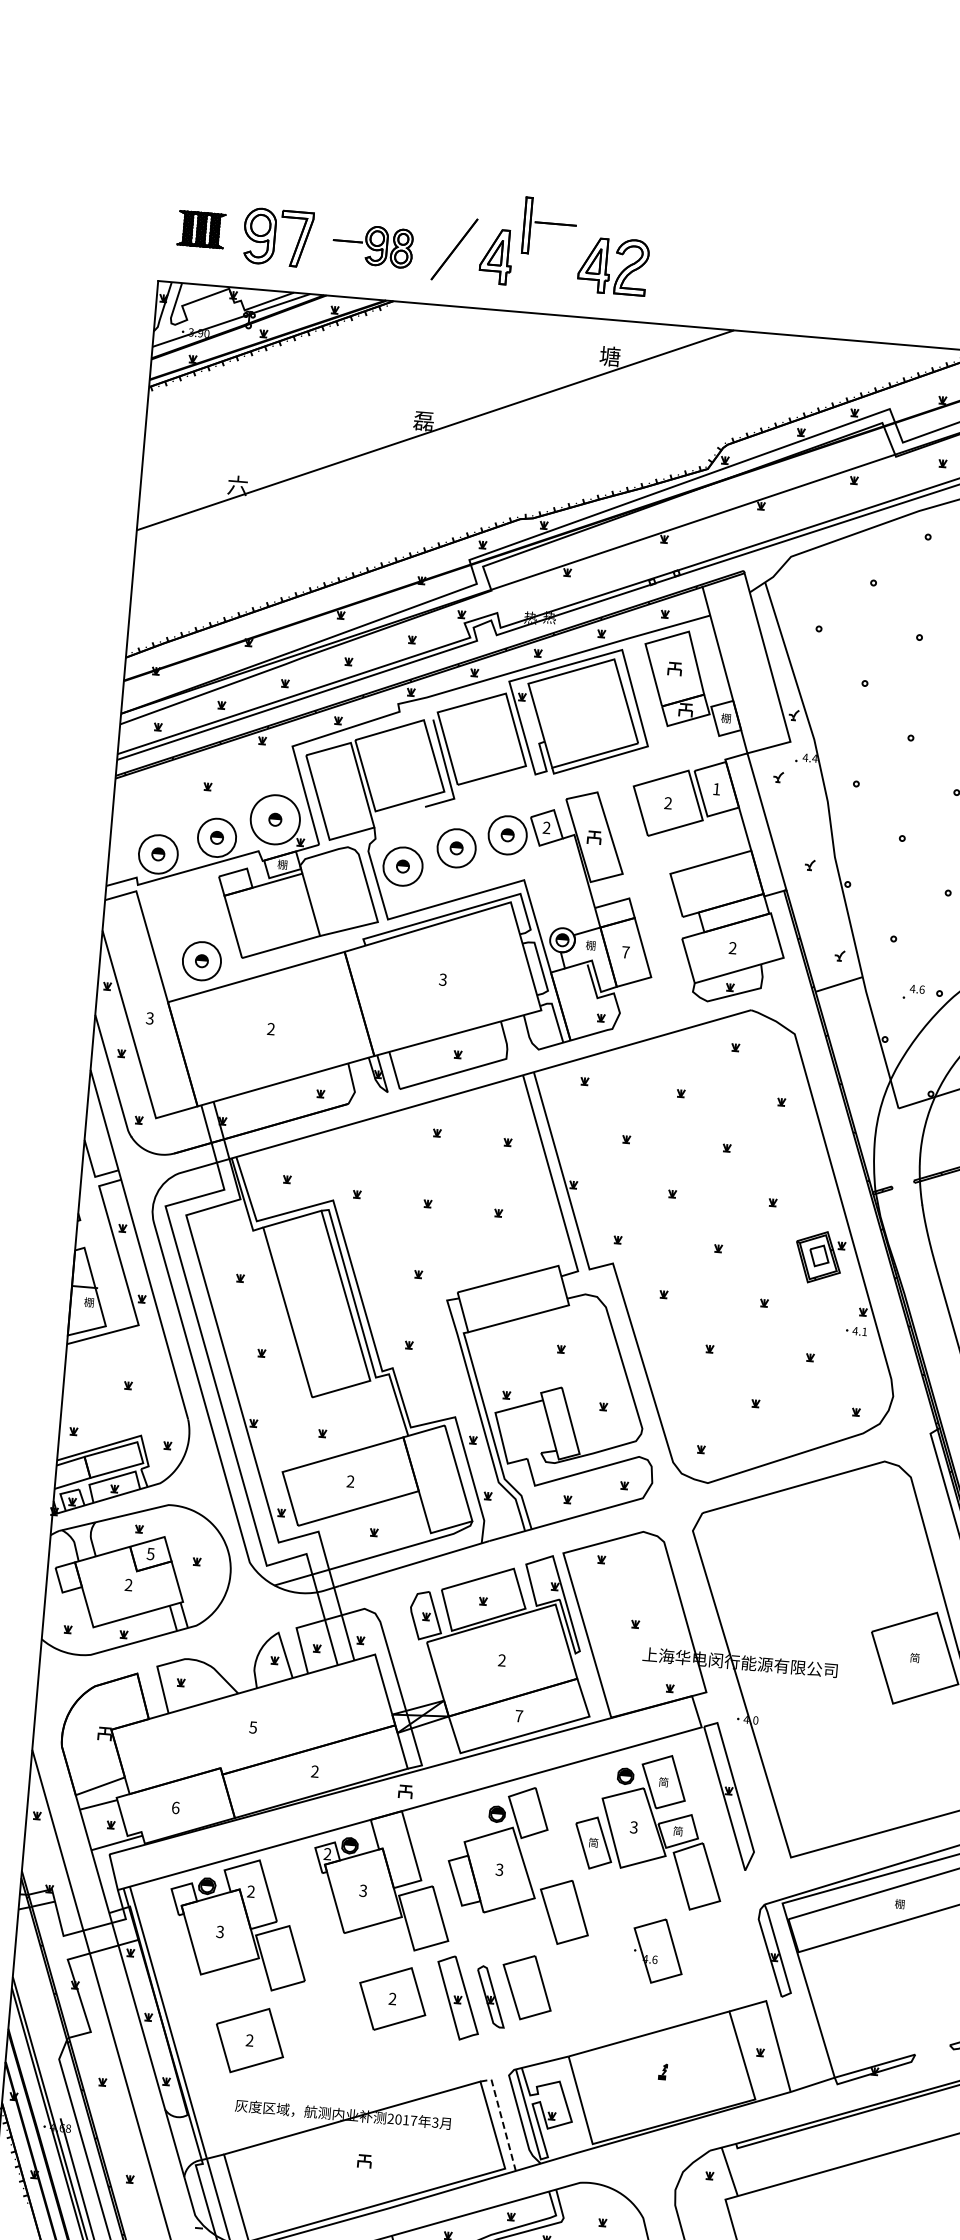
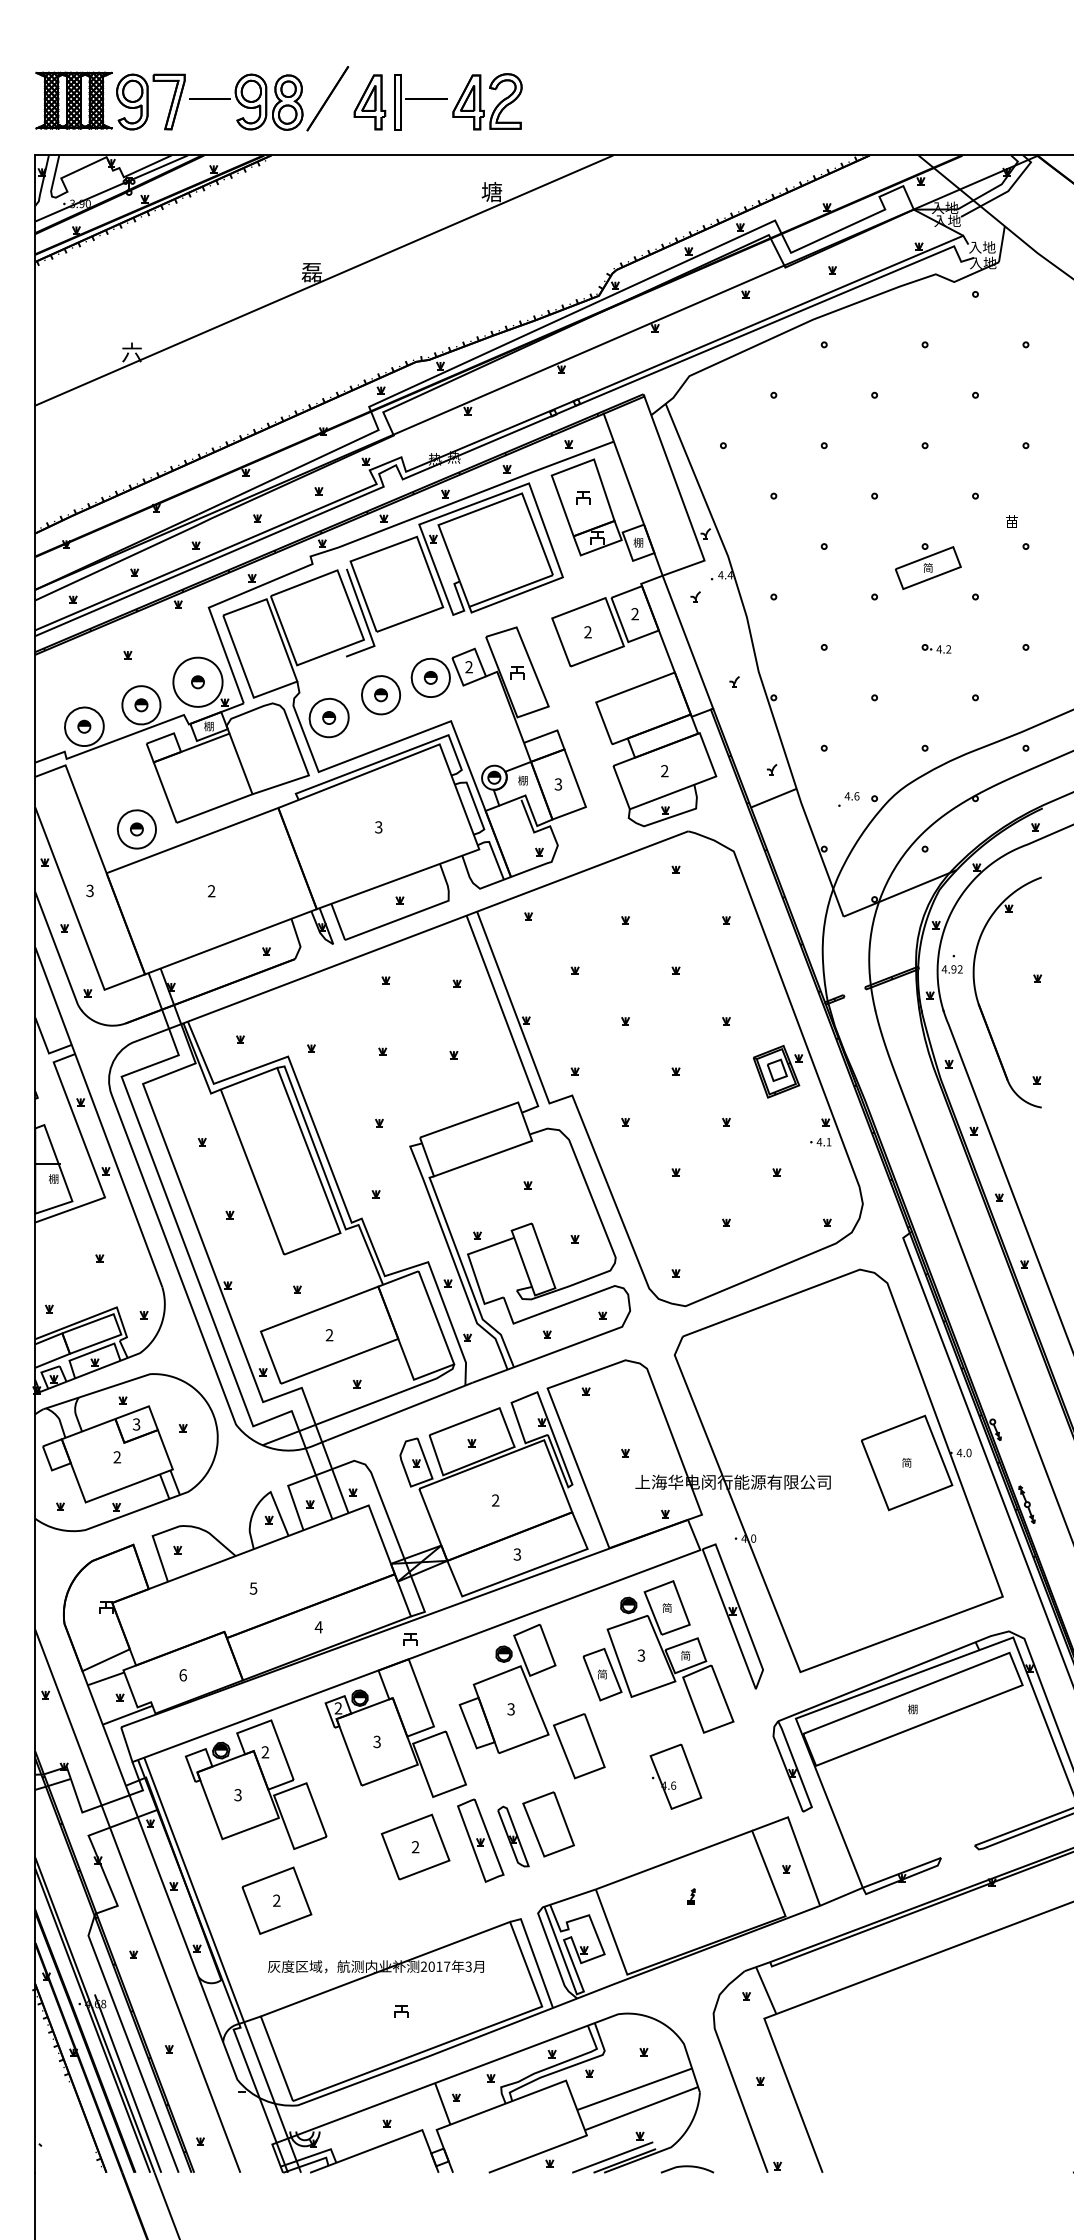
part: (549, 227) -> (420, 102), moved
part: (201, 229) -> (73, 100), size x1.67
part: (373, 245) -> (246, 101), size x1.43
text: (716, 789) -> (634, 614), 1 -> 2
text: (625, 952) -> (558, 784), 7 -> 3
text: (150, 1554) -> (136, 1424), 5 -> 3
text: (519, 1716) -> (517, 1554), 7 -> 3
text: (314, 1771) -> (318, 1627), 2 -> 4
line: (501, 2119) -> (534, 1957), dashed -> solid

